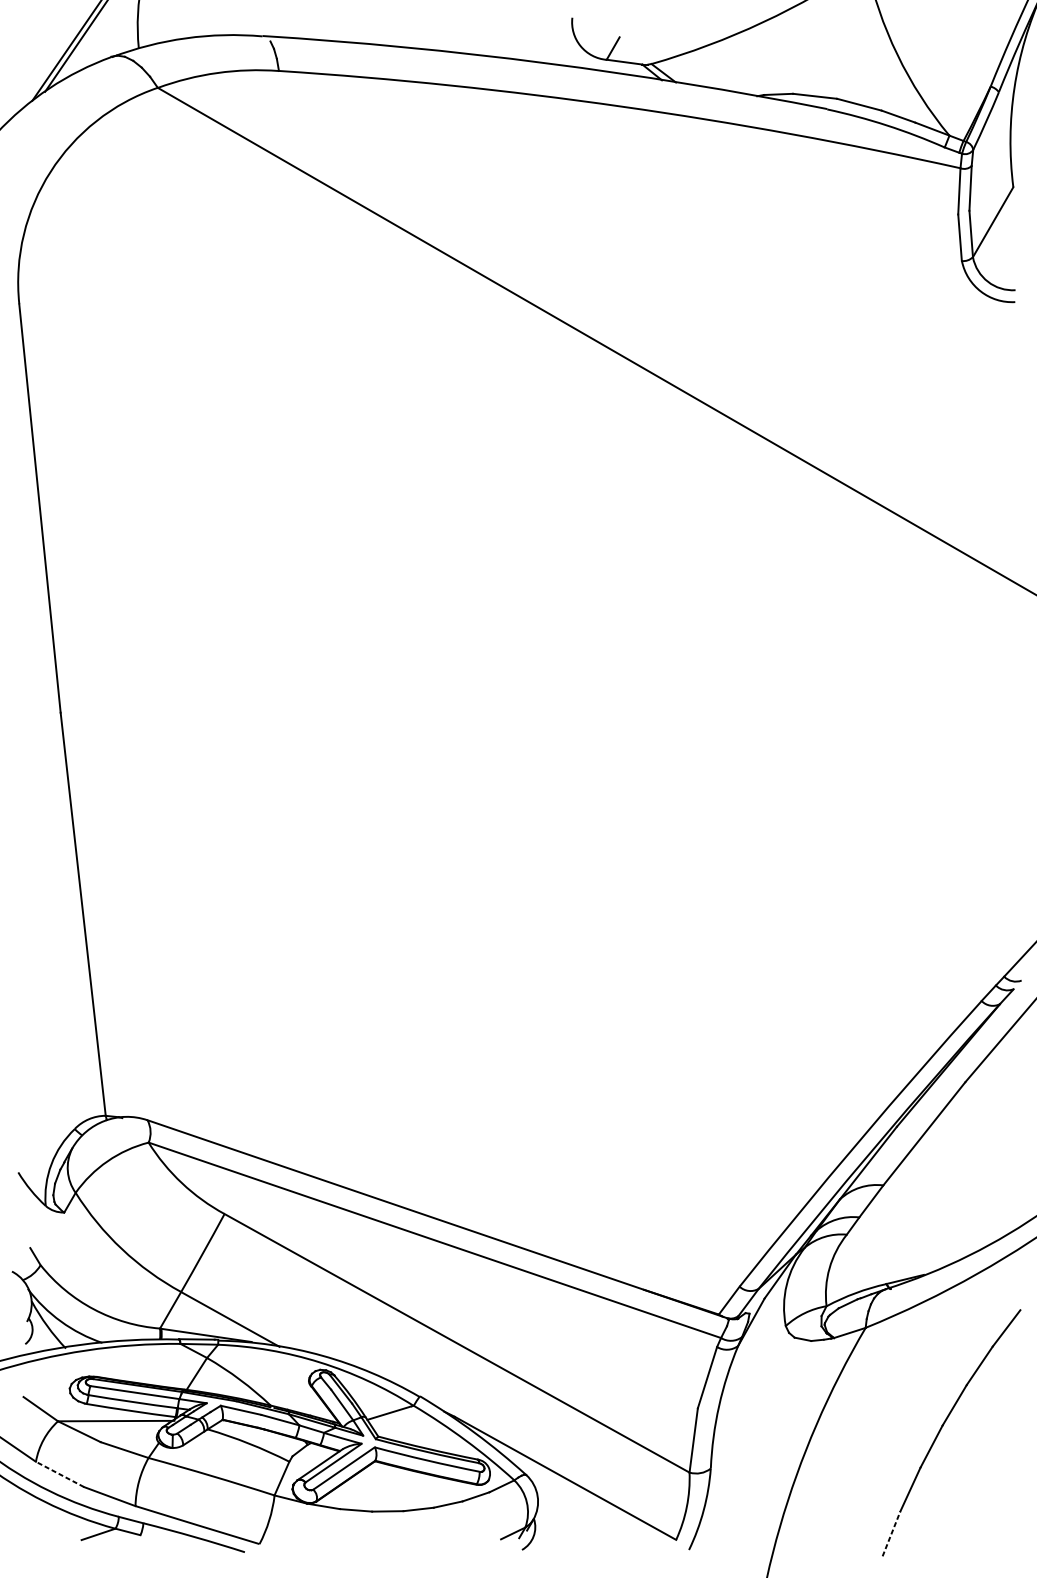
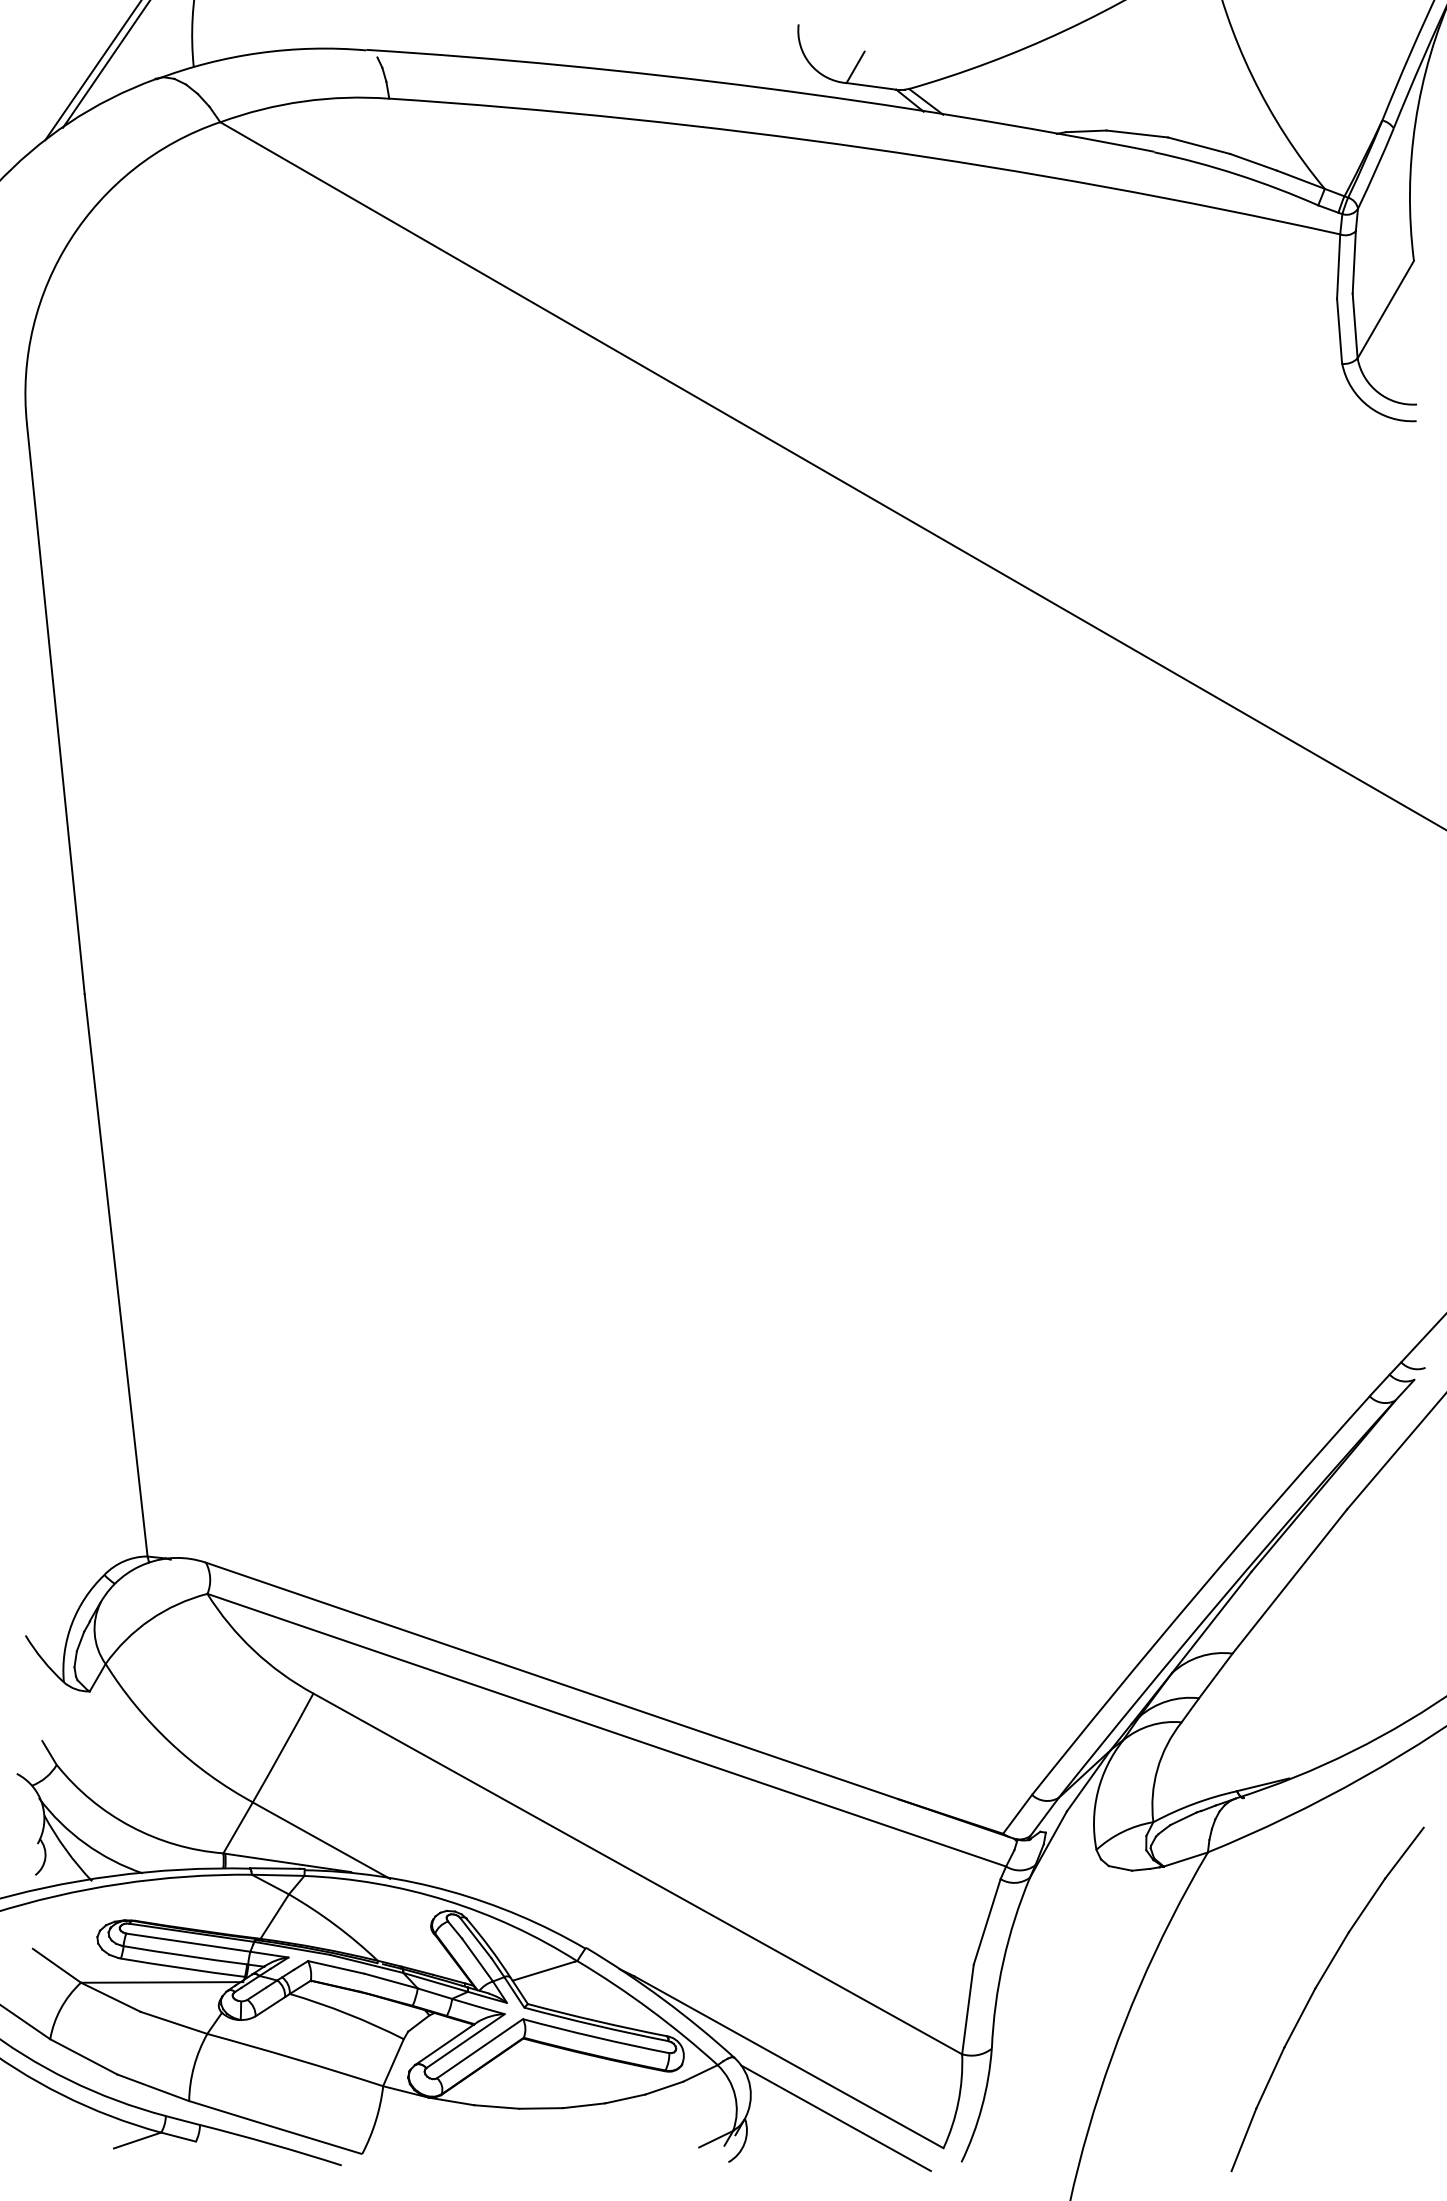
line: (59, 1474) -> (83, 2056), dashed -> solid
line: (598, 1518) -> (835, 2118), added
line: (891, 1533) -> (1244, 2139), dashed -> solid

